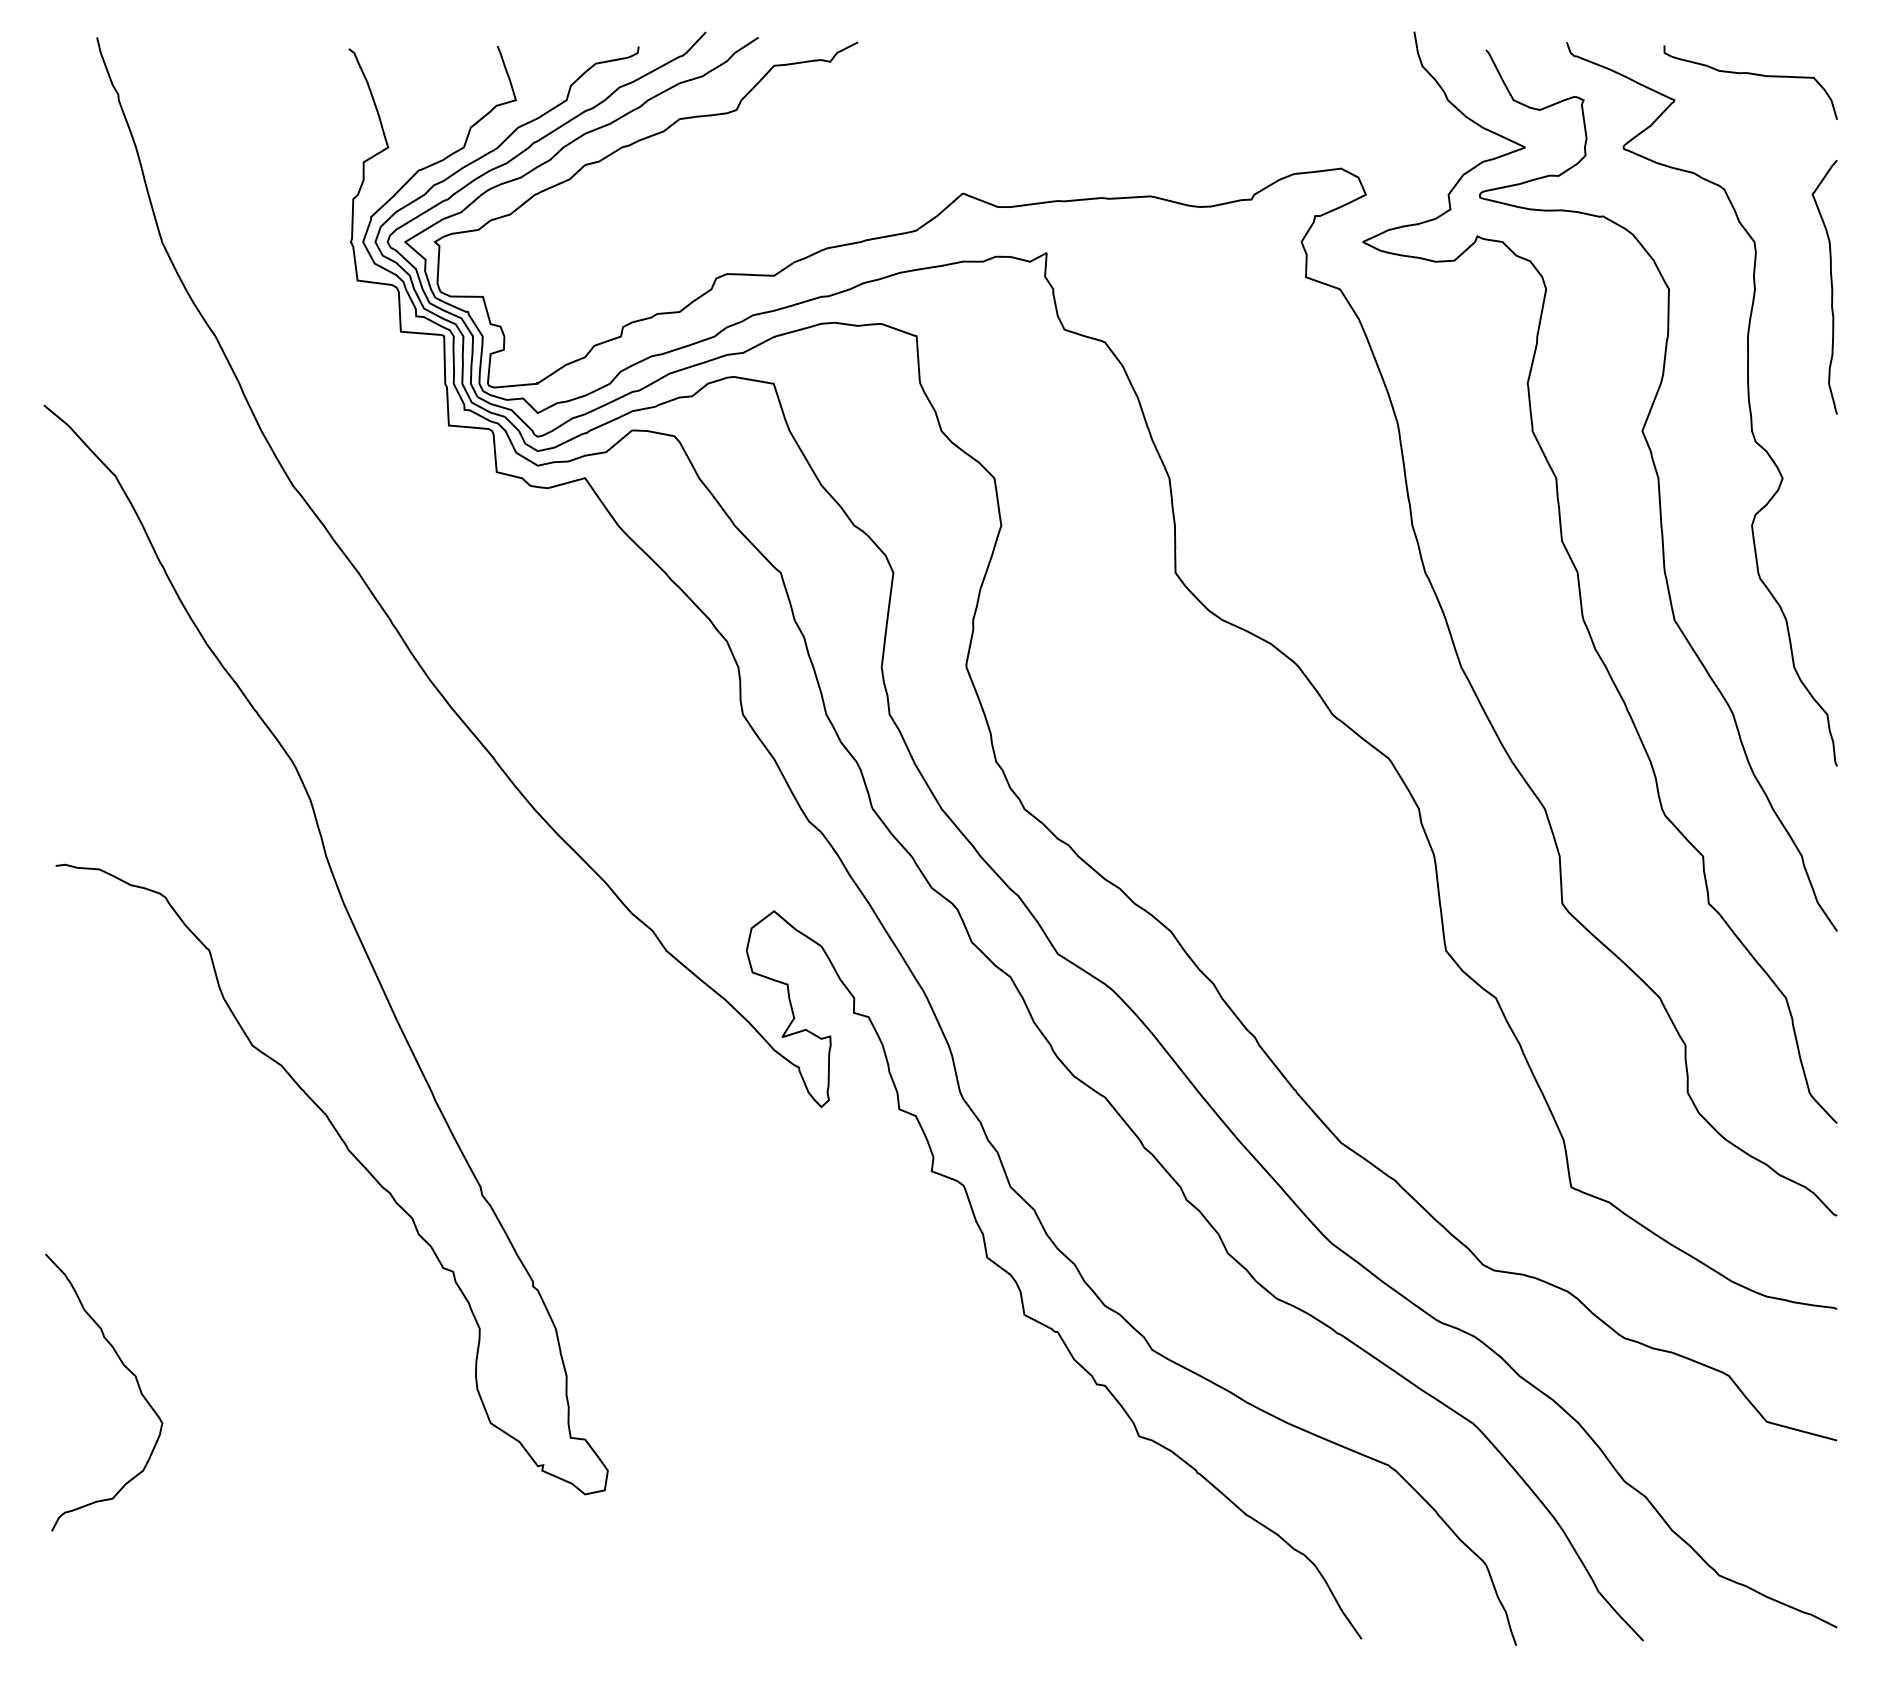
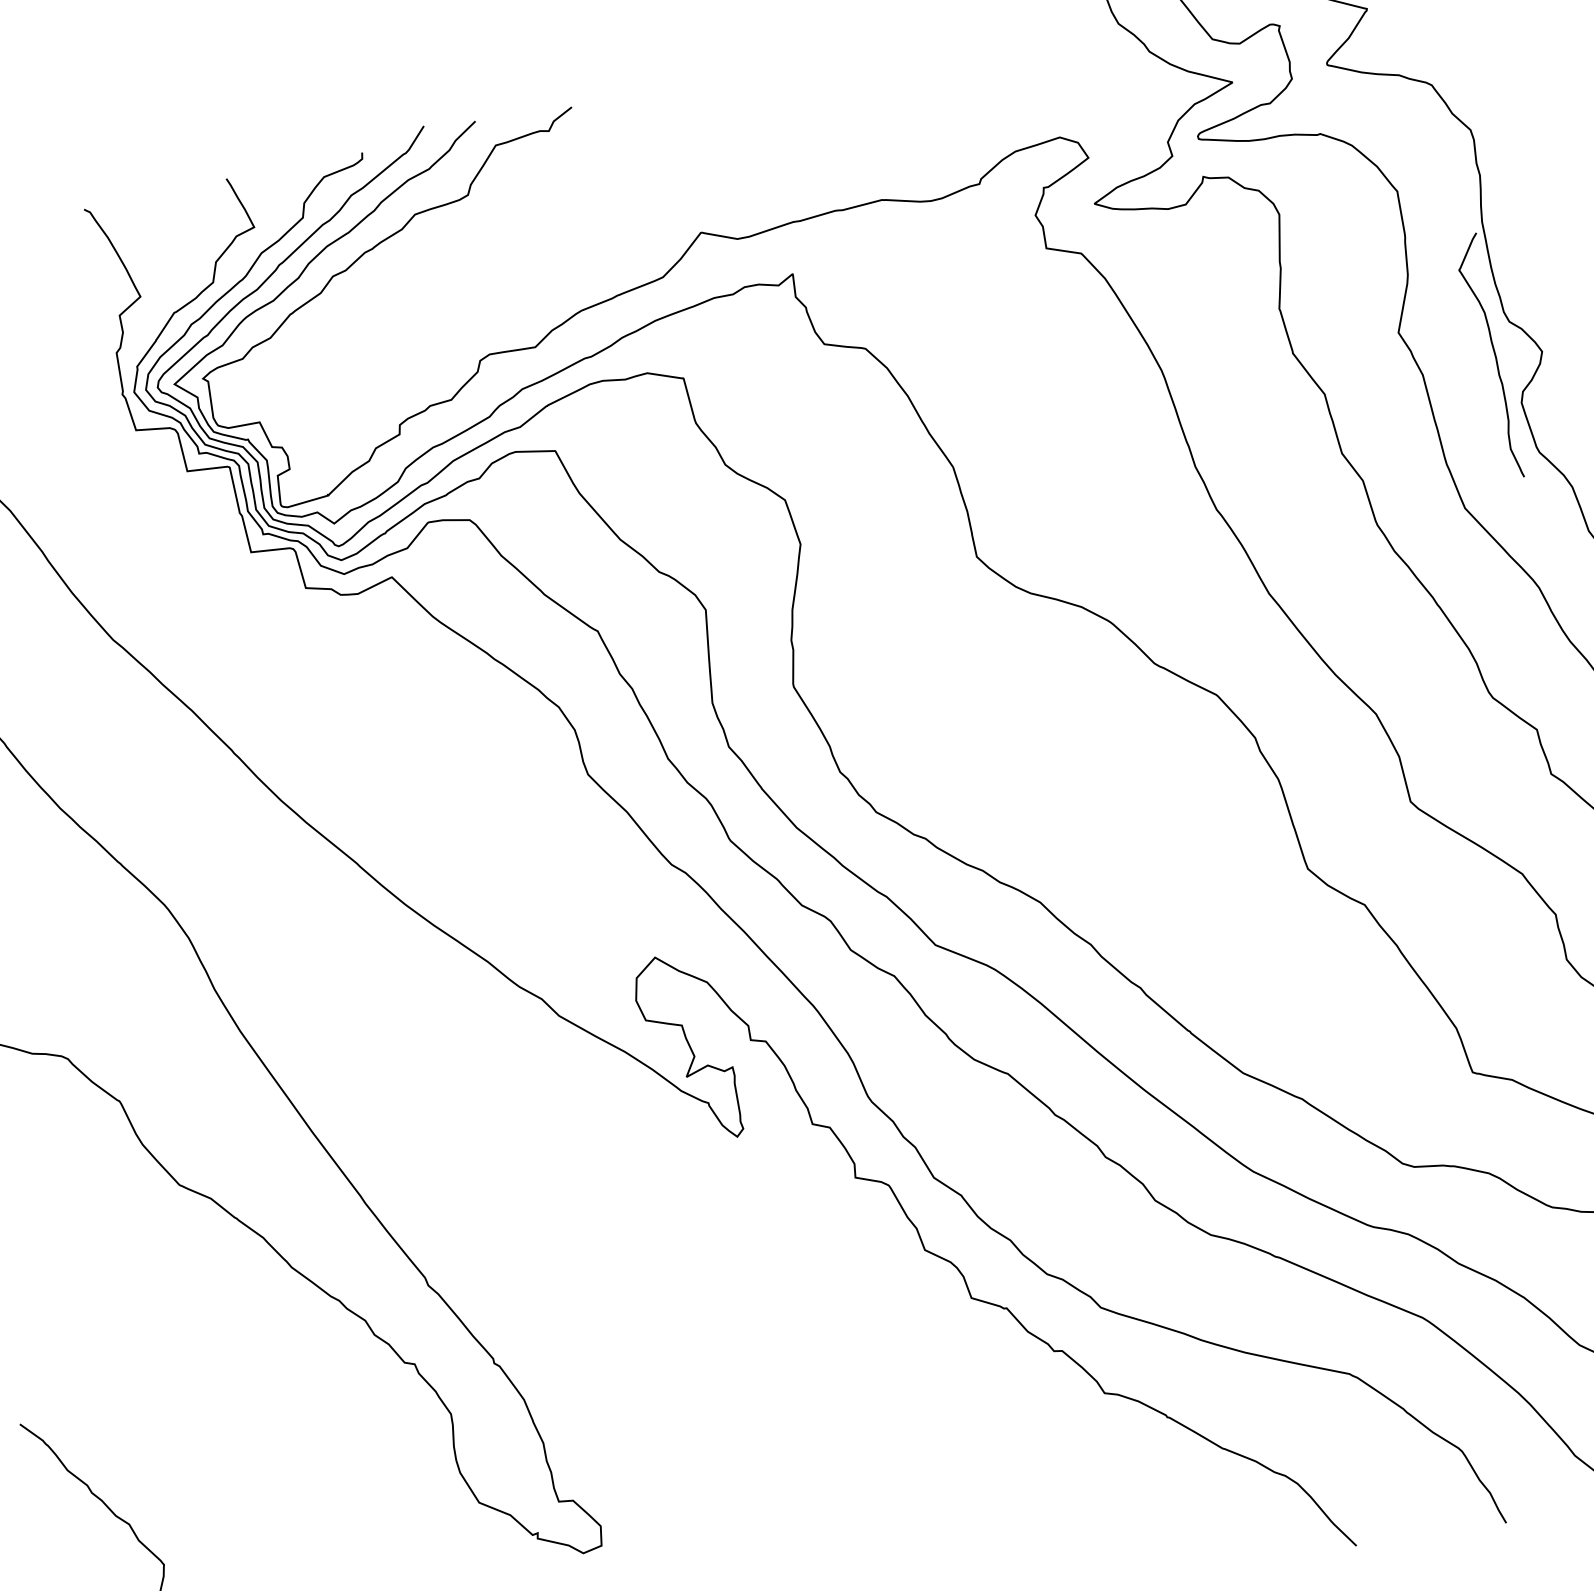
curve: (1831, 287) -> (1494, 356), moved

